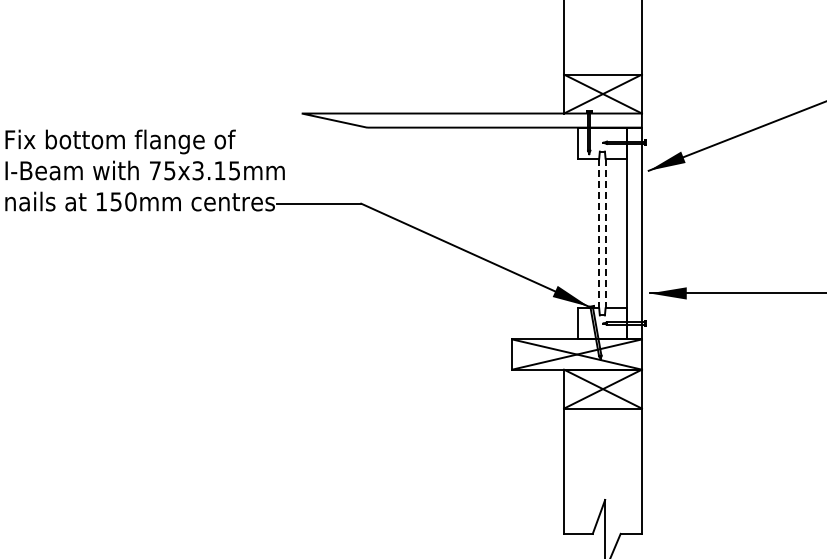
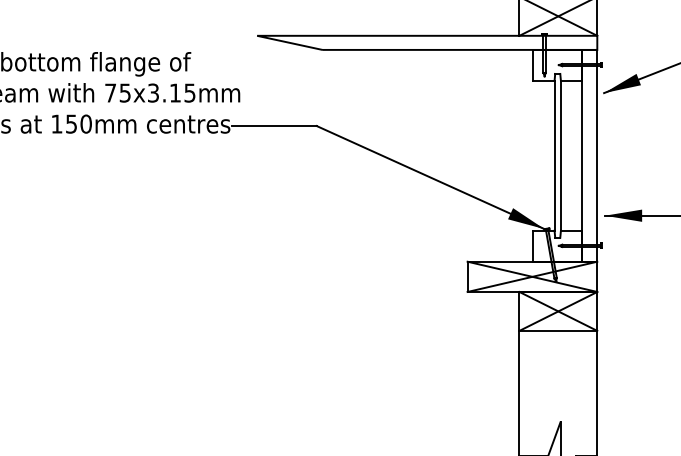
line: (599, 233) -> (554, 155), dashed -> solid
line: (605, 233) -> (560, 155), dashed -> solid

